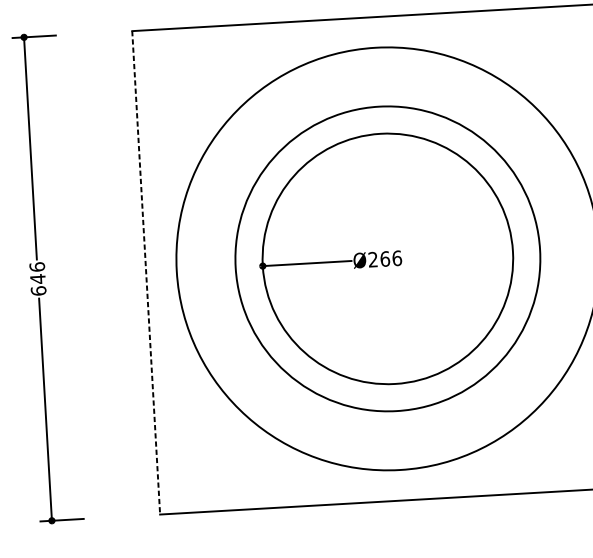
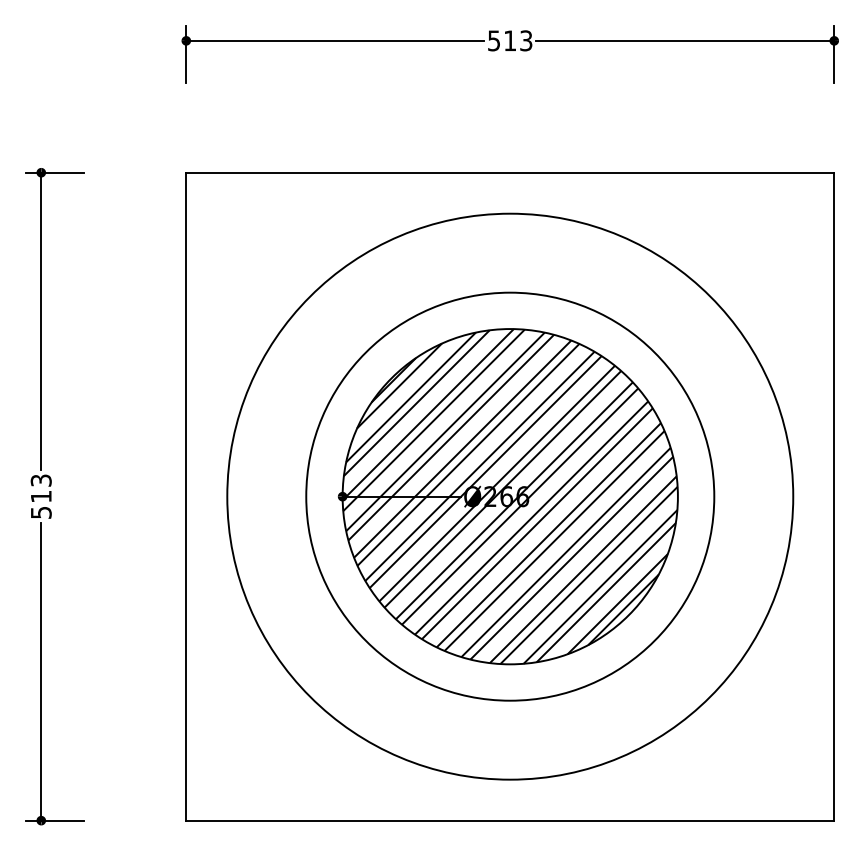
hatch: (387, 258) -> (509, 496), added
line: (146, 272) -> (186, 496), dashed -> solid
text: (37, 278) -> (40, 496), 646 -> 513

